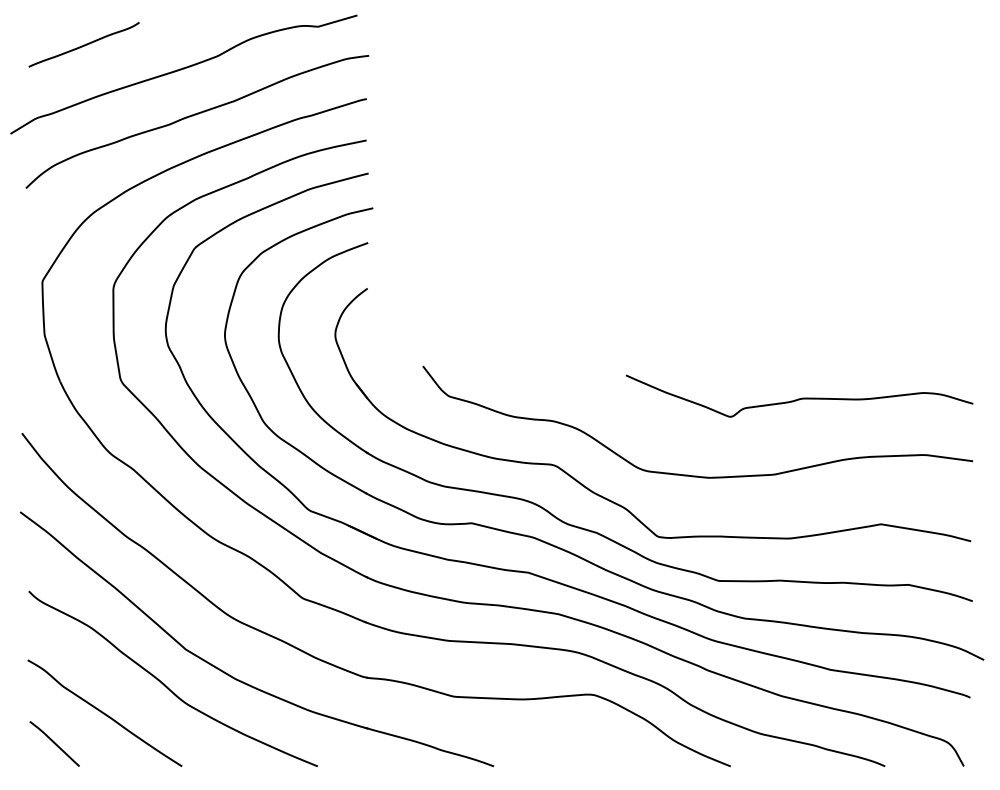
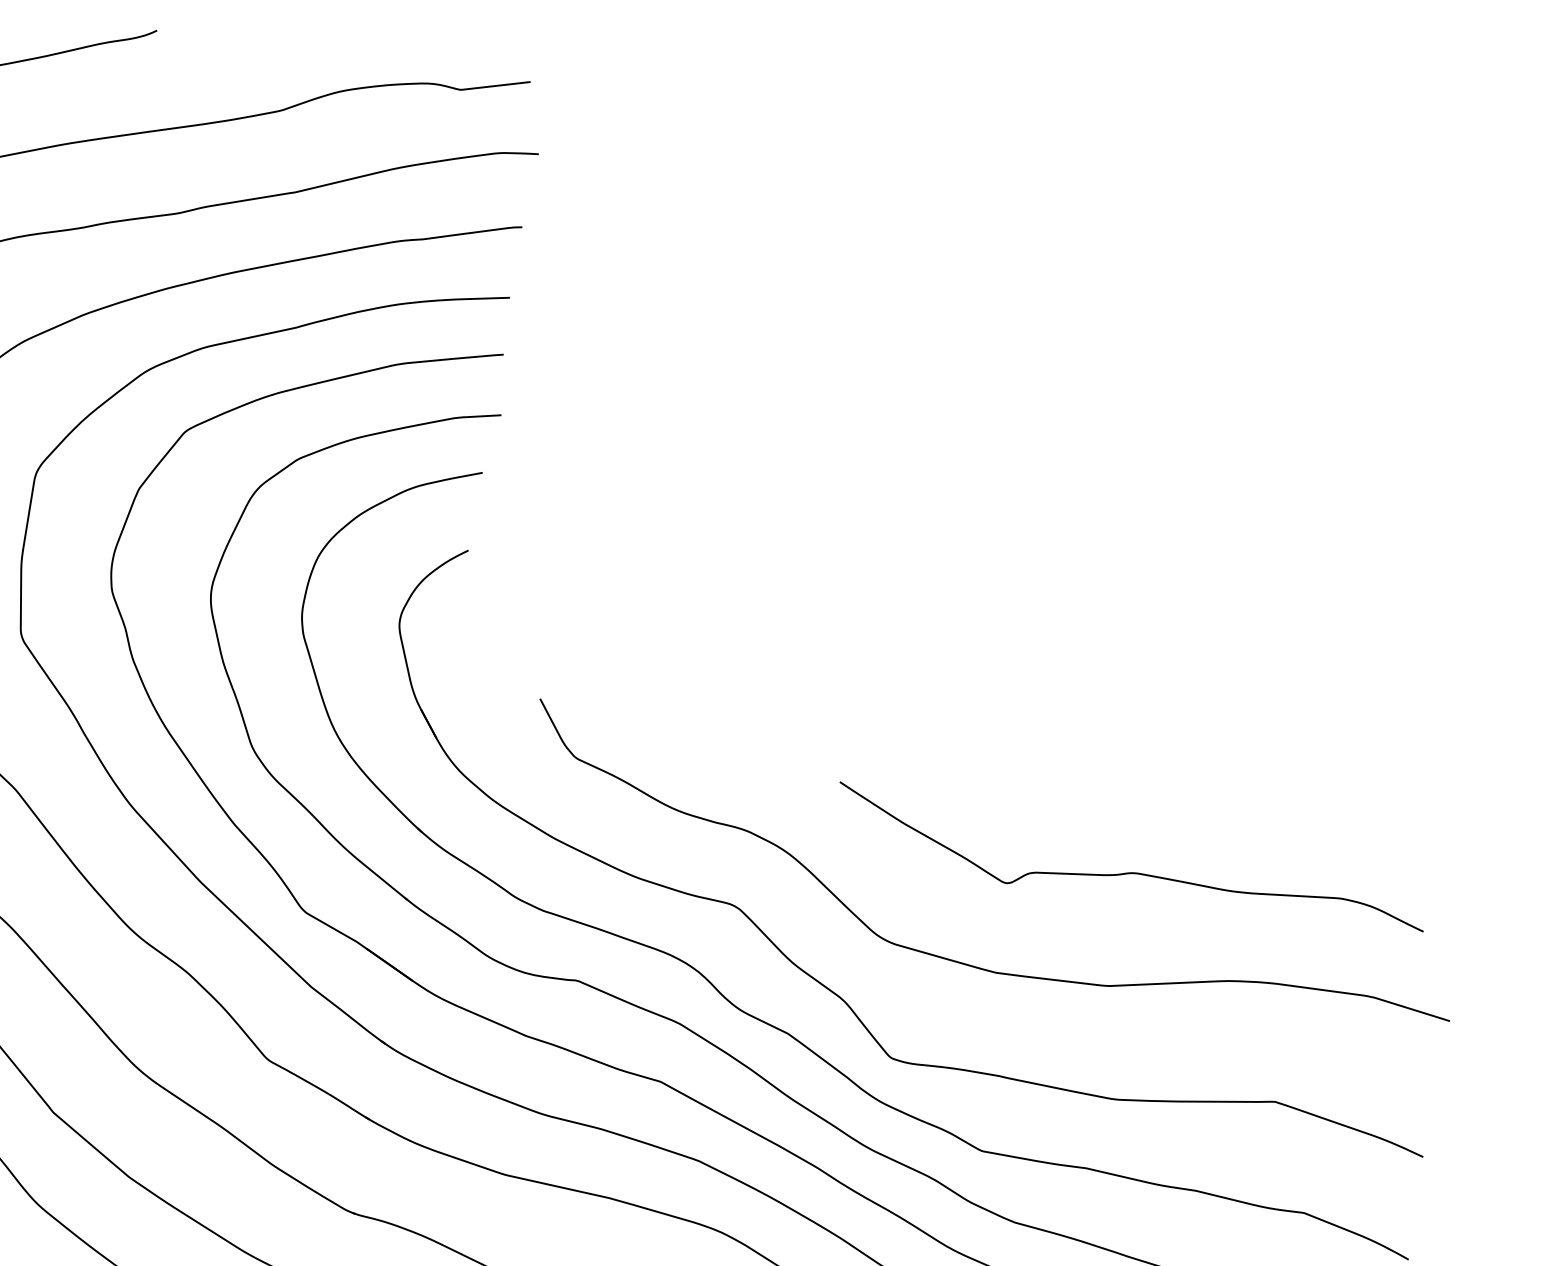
curve: (799, 398) -> (1128, 871), moved

